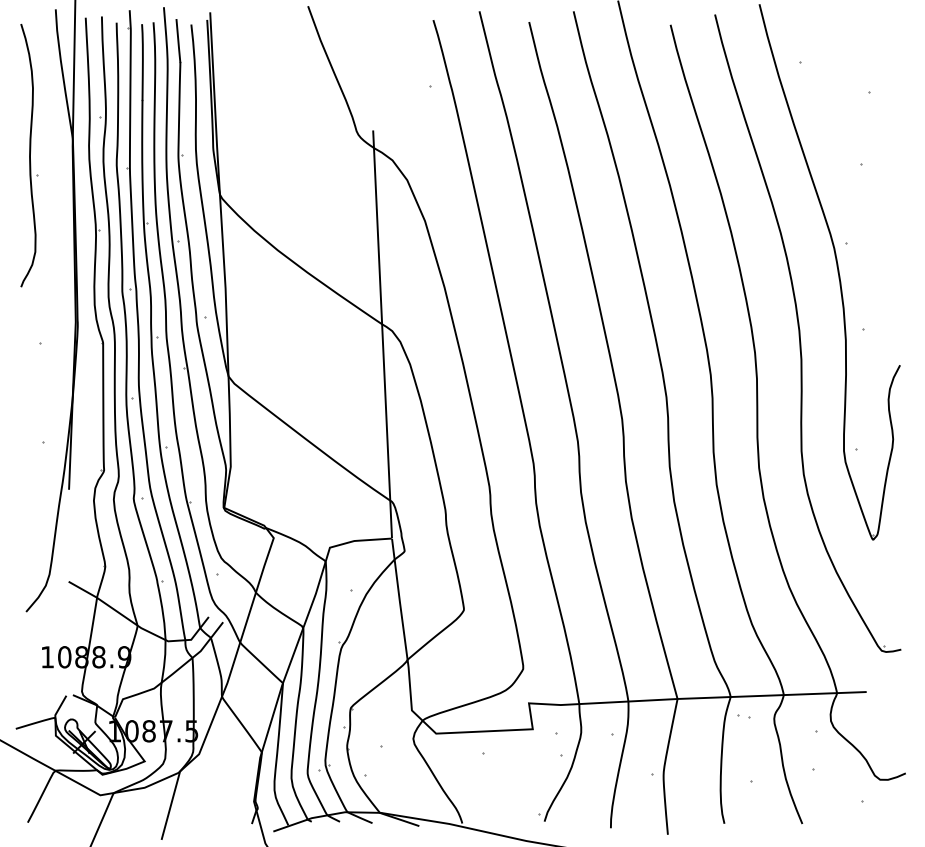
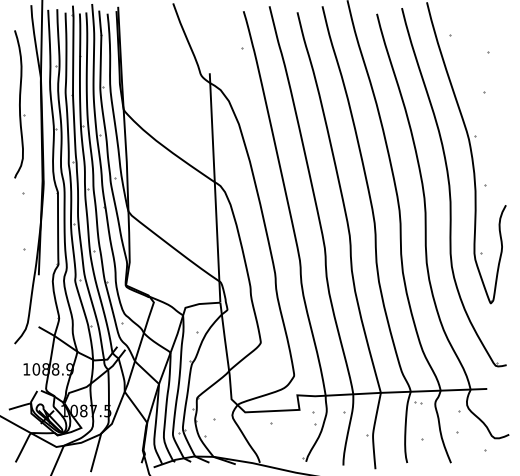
part: (29, 155) -> (19, 104), moved

